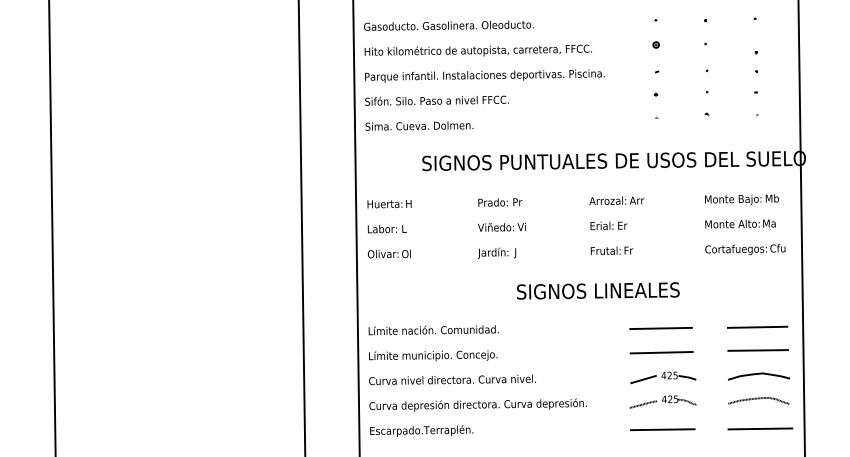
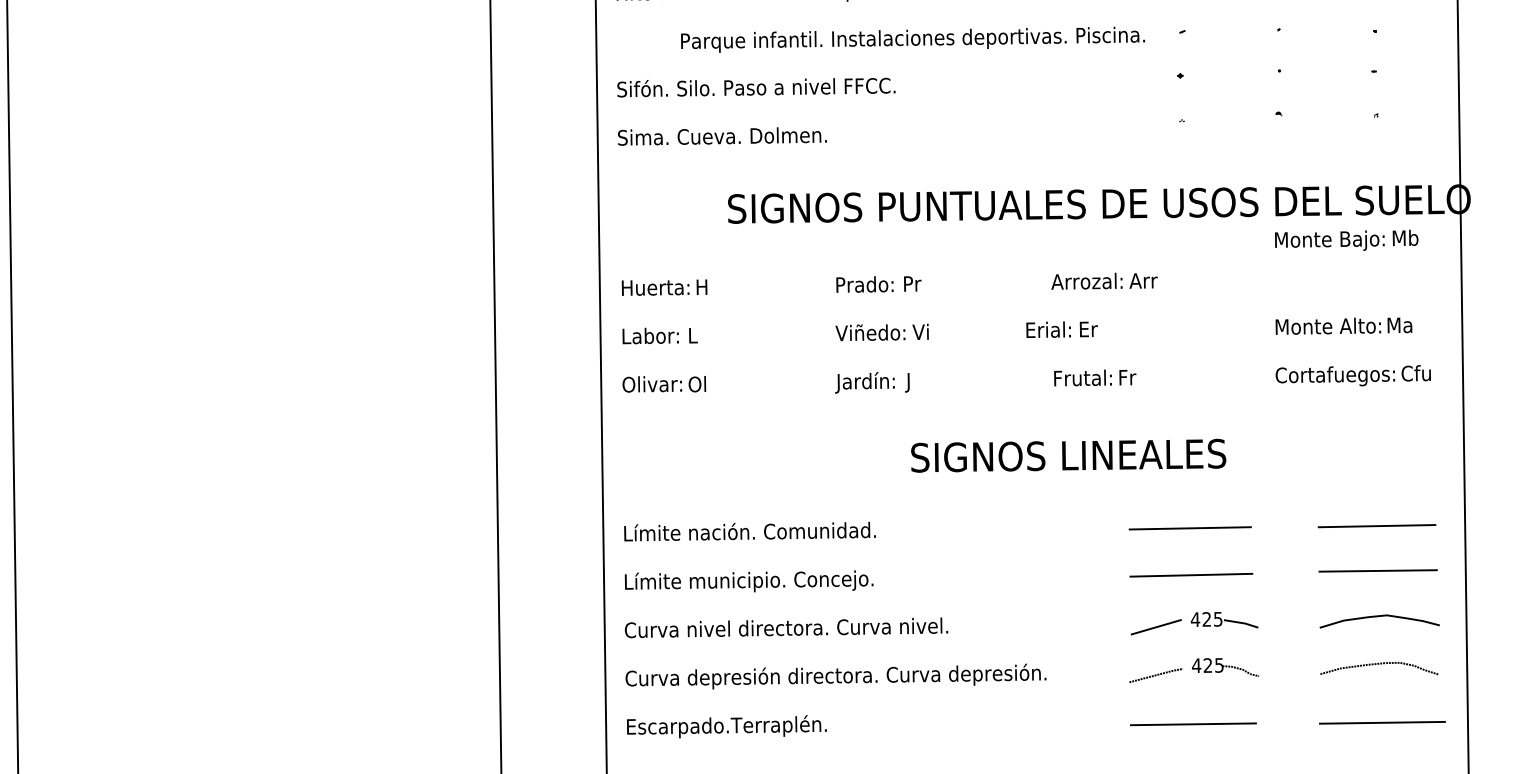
text: (484, 75) -> (912, 38), moved
text: (741, 199) -> (1345, 239), moved
text: (608, 225) -> (1061, 329), moved

